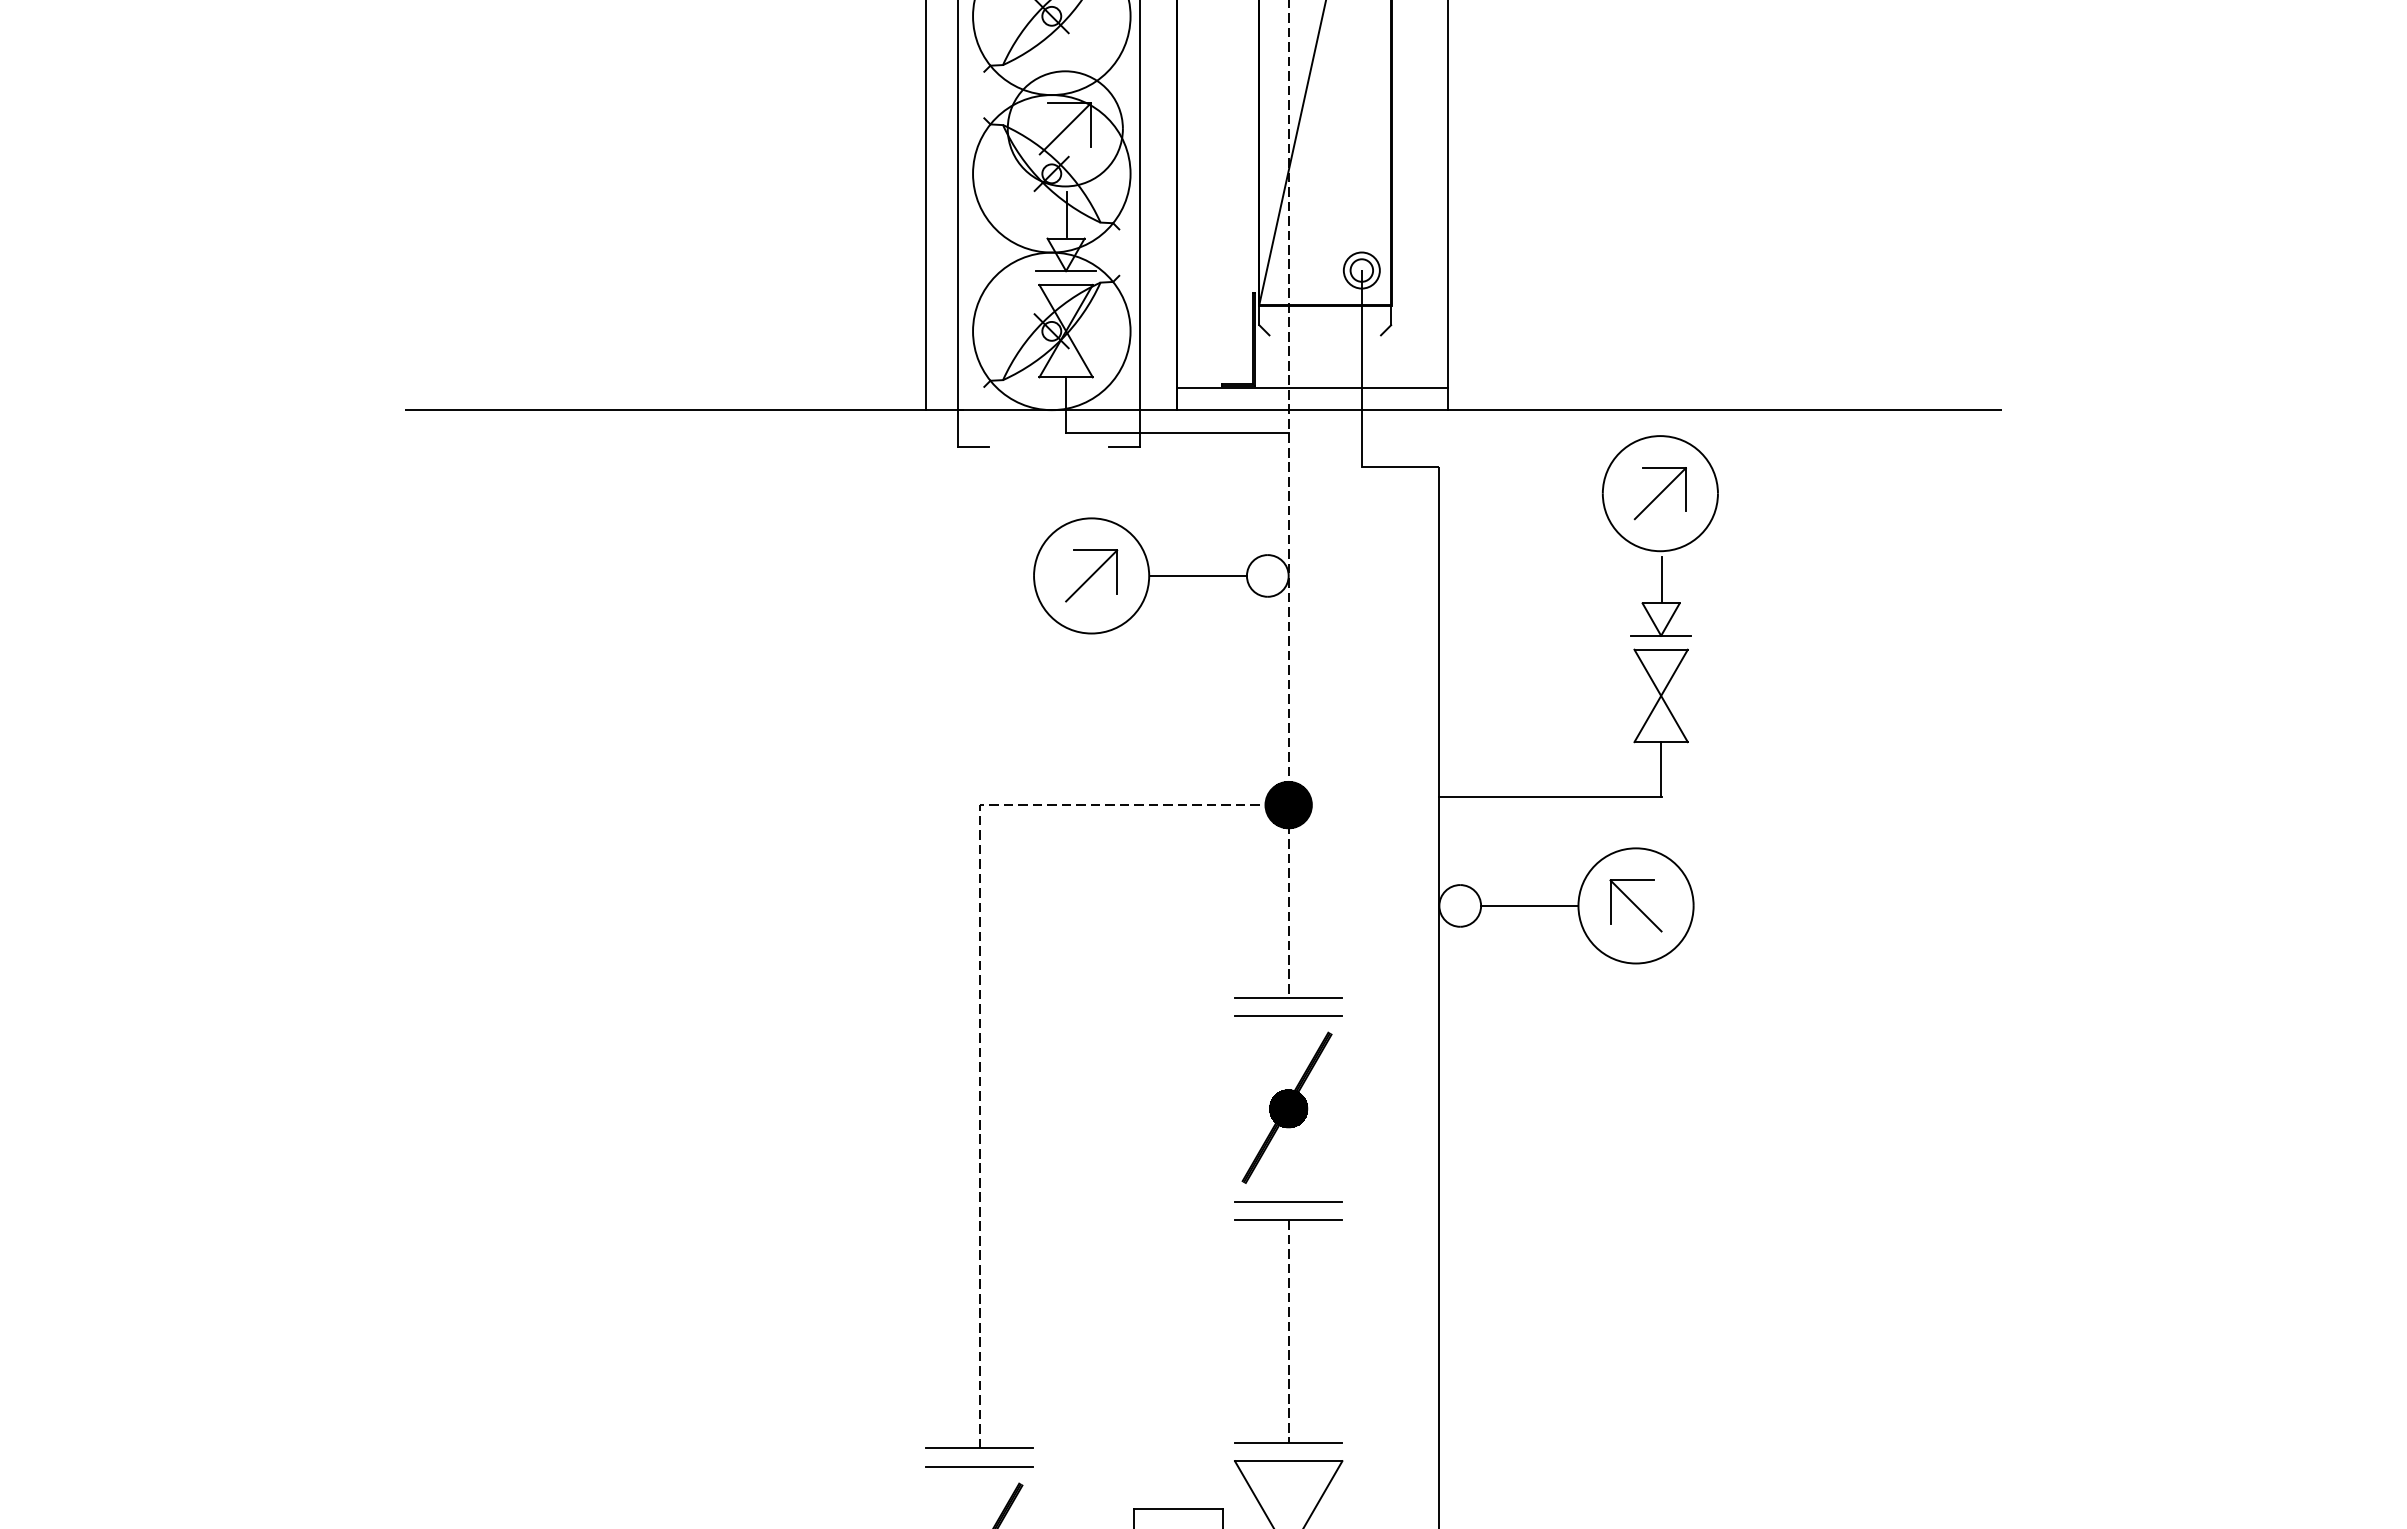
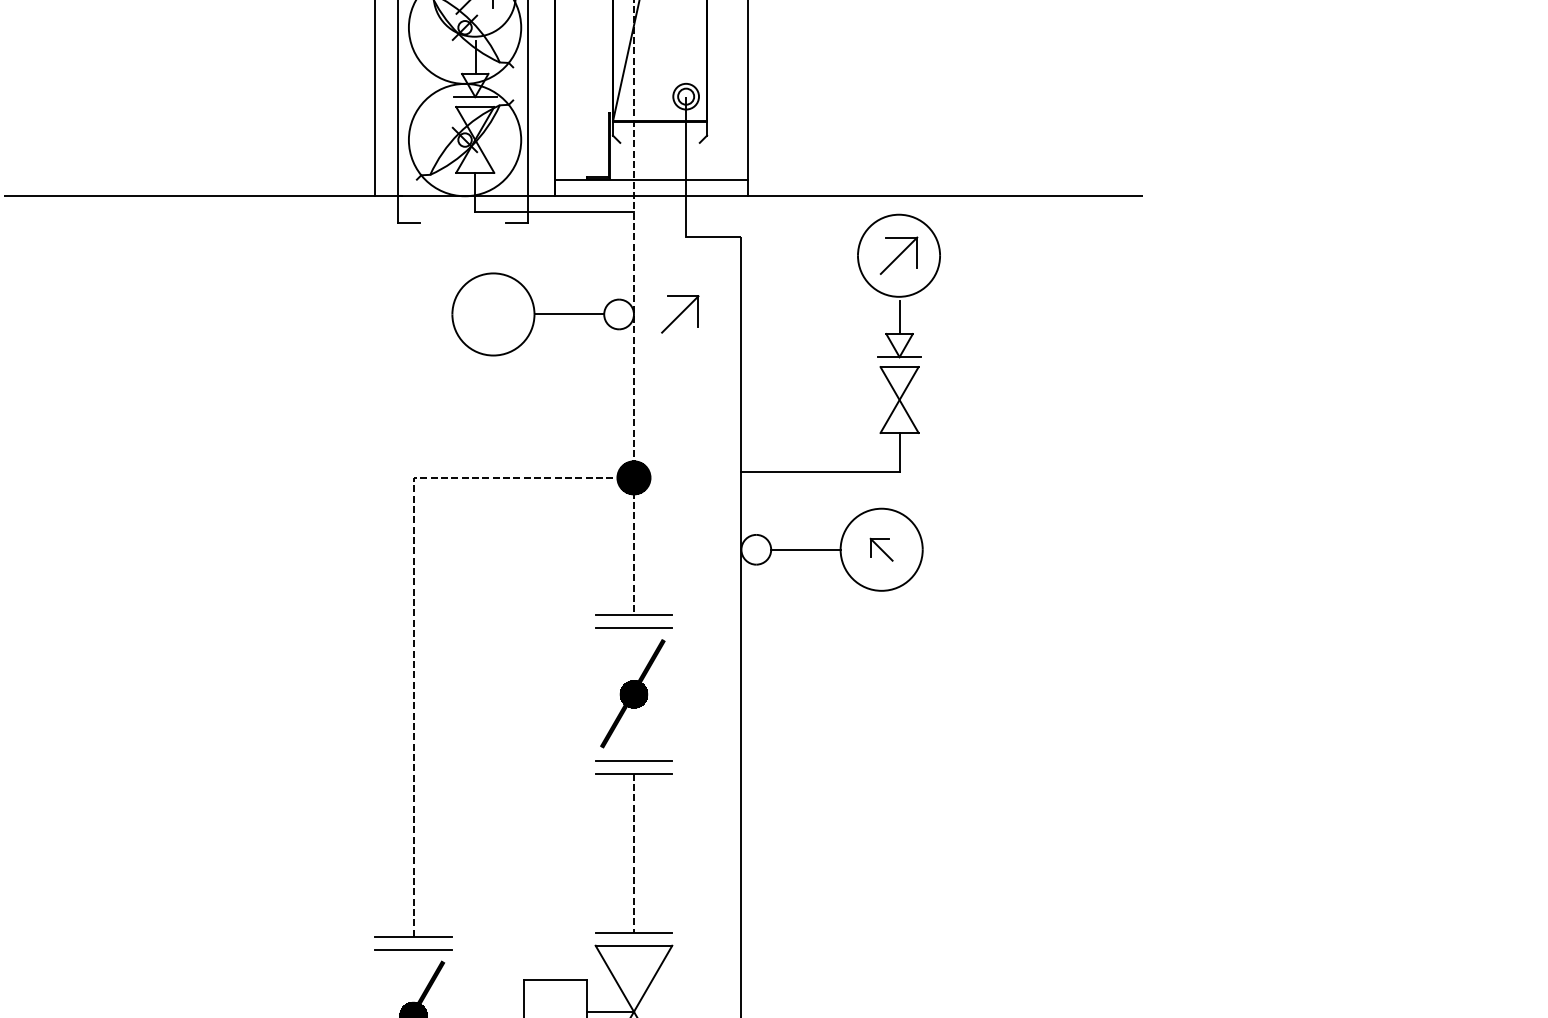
part: (1091, 575) -> (680, 314), moved
part: (1635, 905) -> (881, 549), size x0.6

